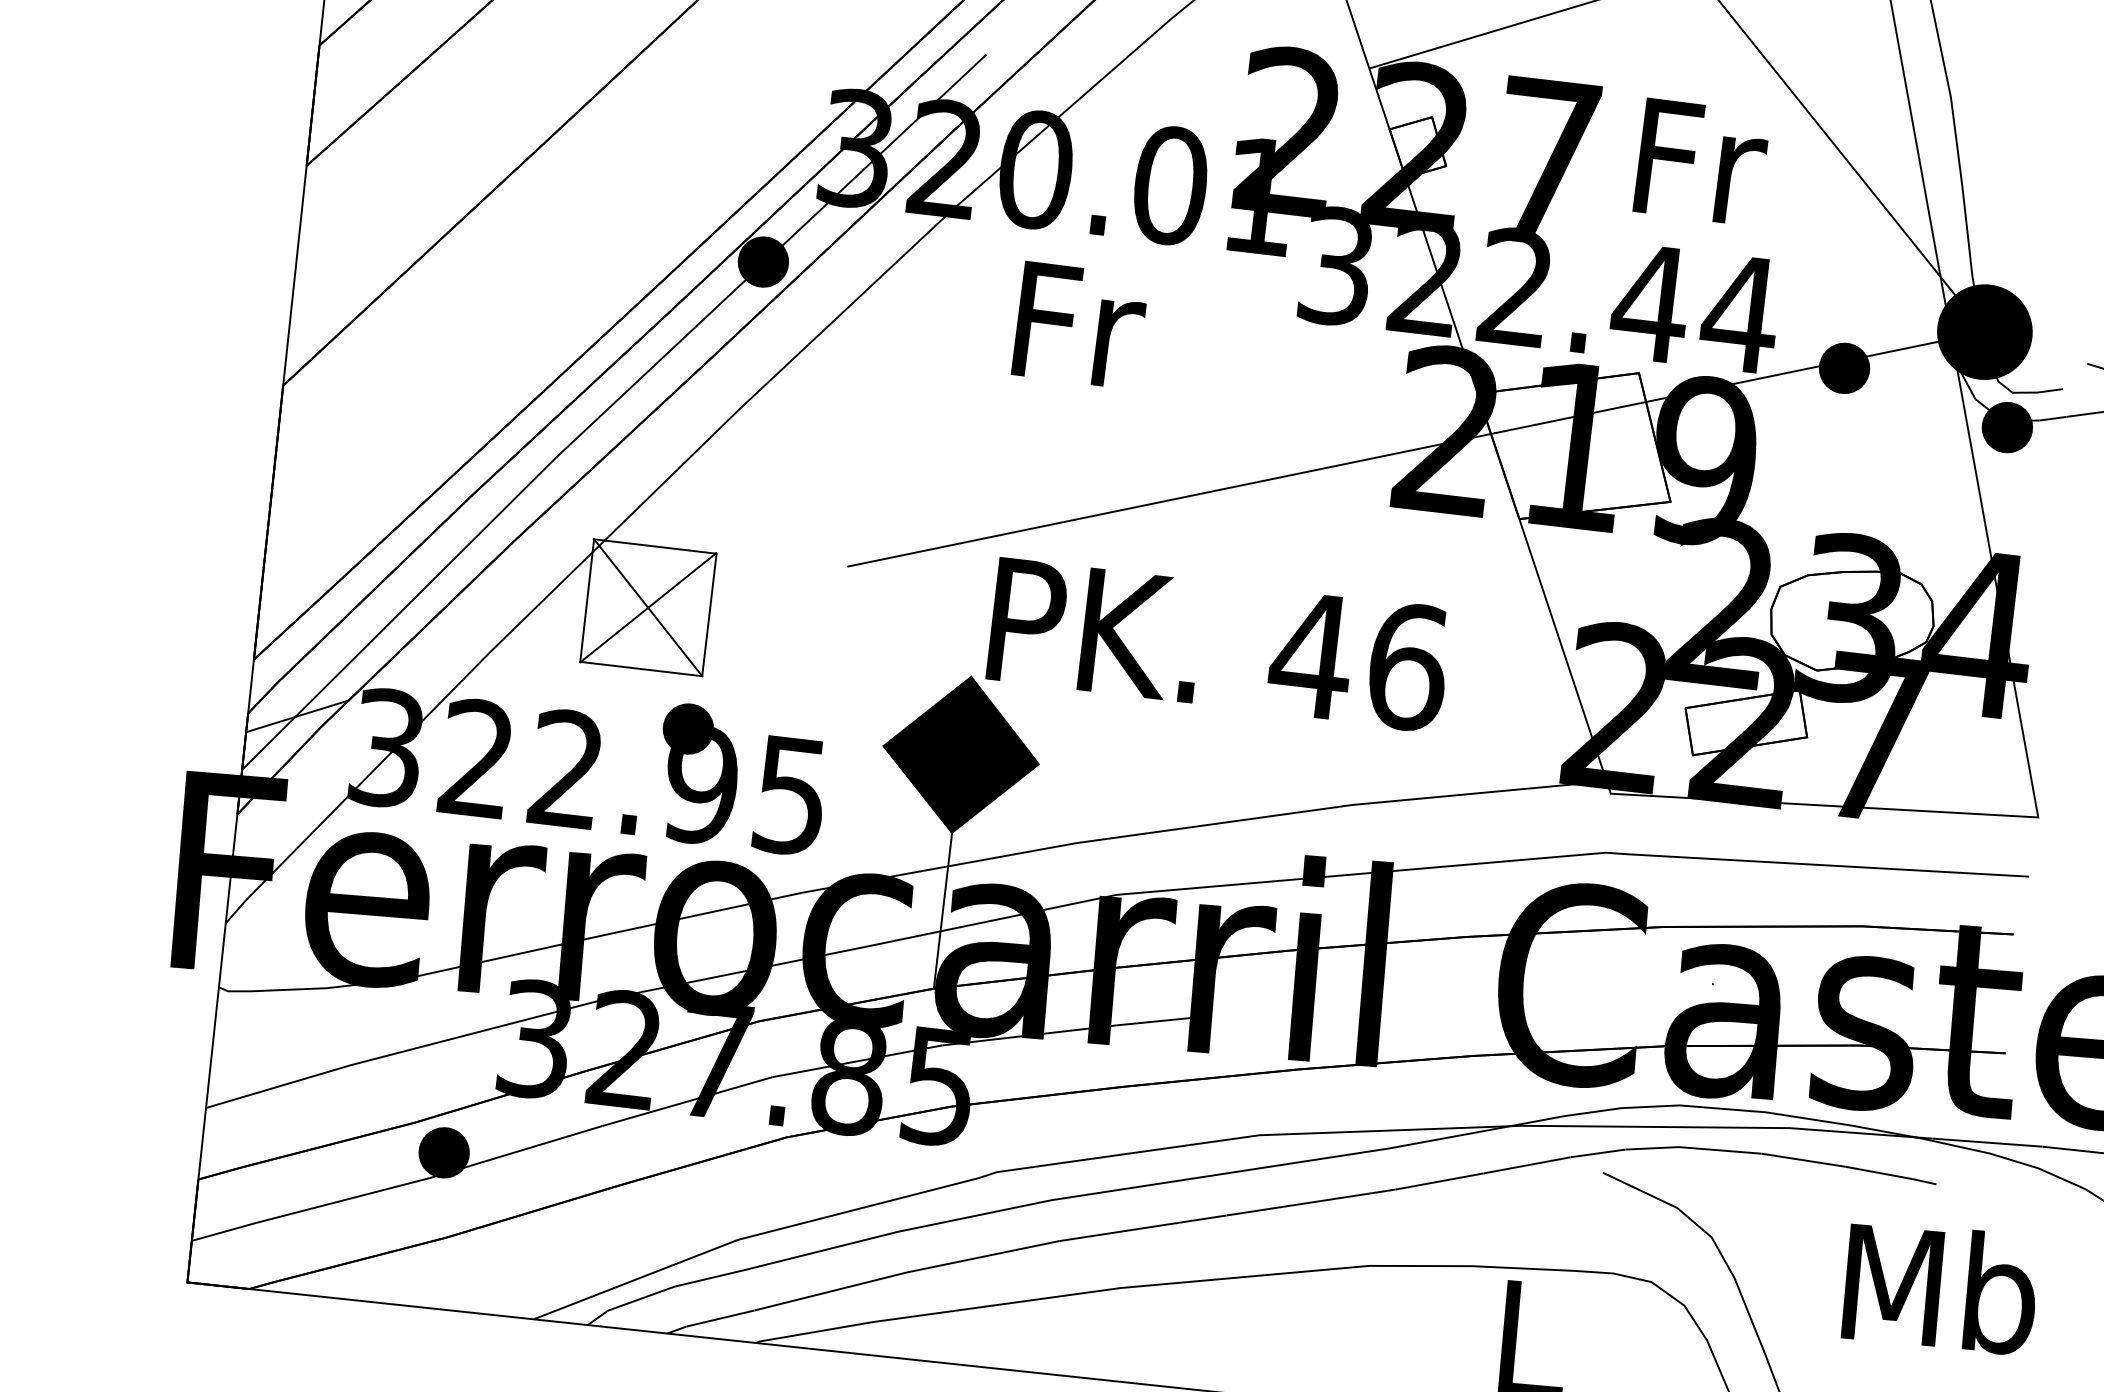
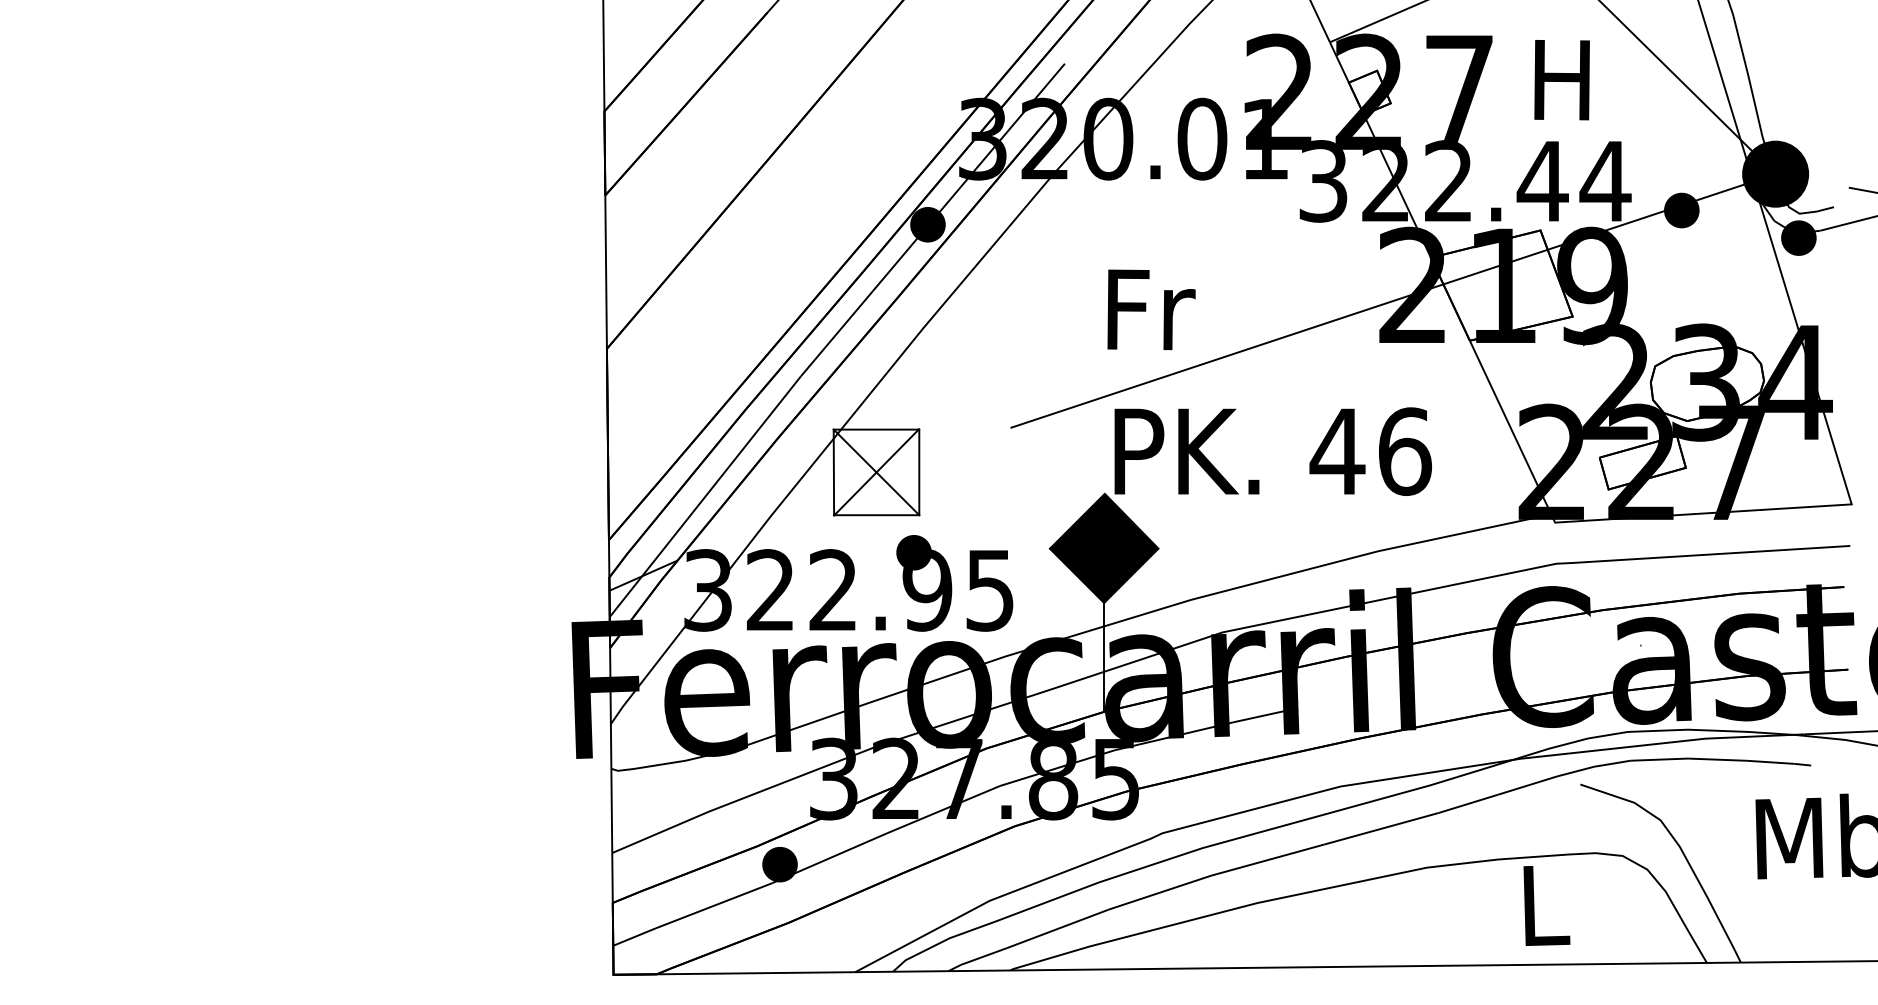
text: (1701, 161) -> (1566, 79), Fr -> H
text: (1080, 324) -> (1151, 309), moved

